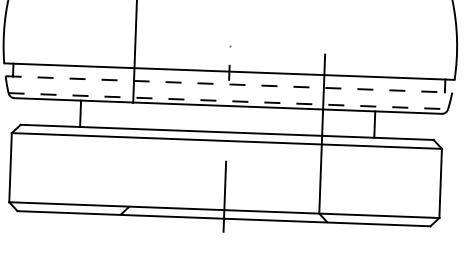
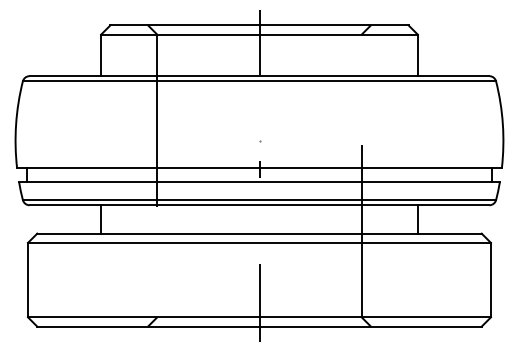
line: (228, 84) -> (259, 182), dashed -> solid
line: (228, 101) -> (259, 200), dashed -> solid

